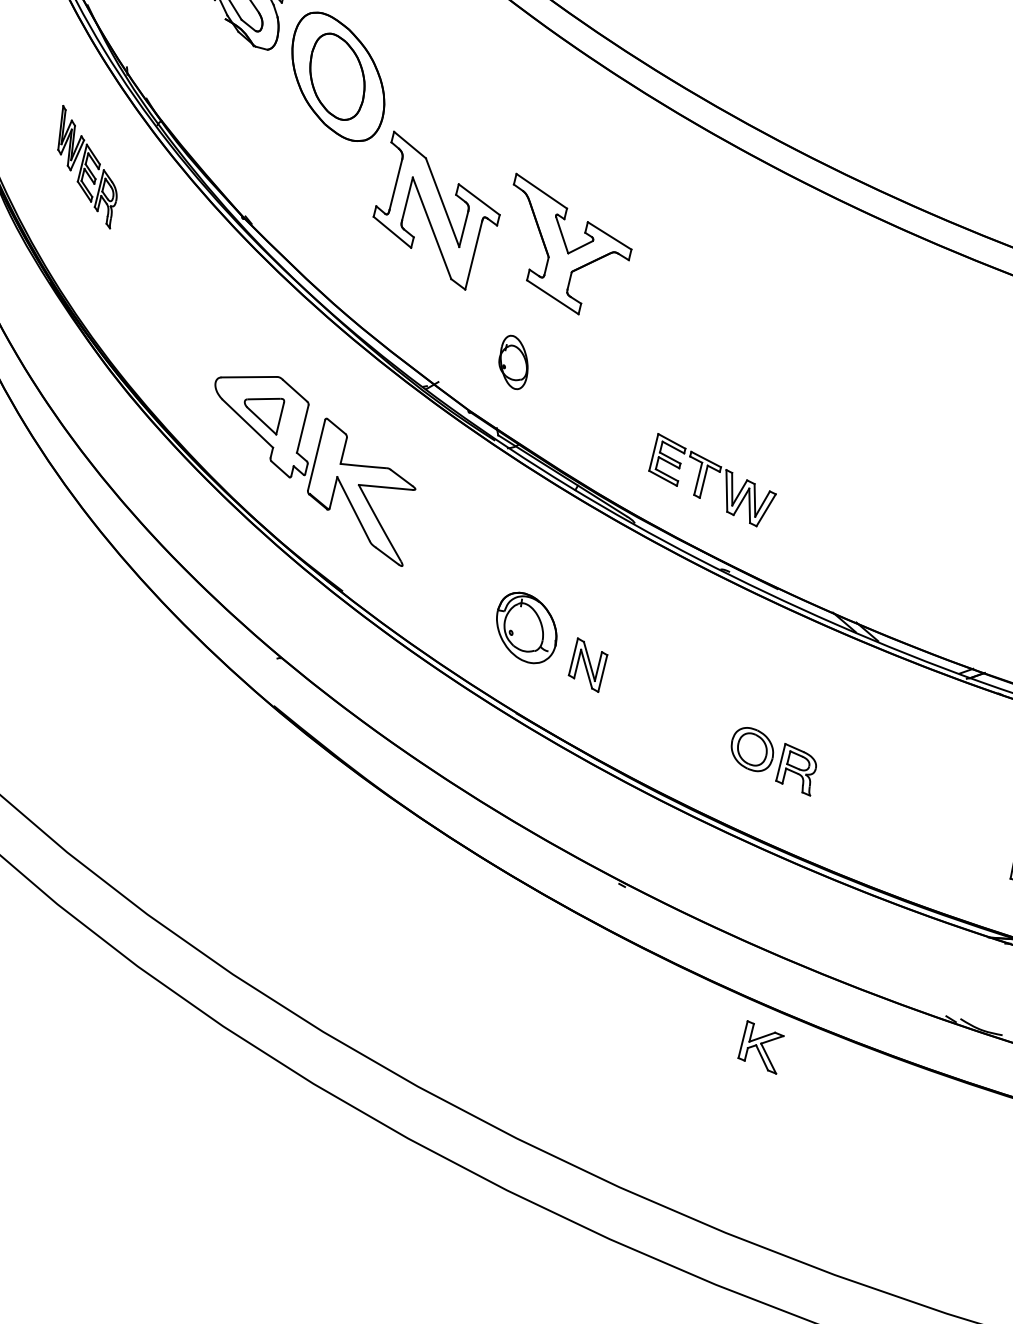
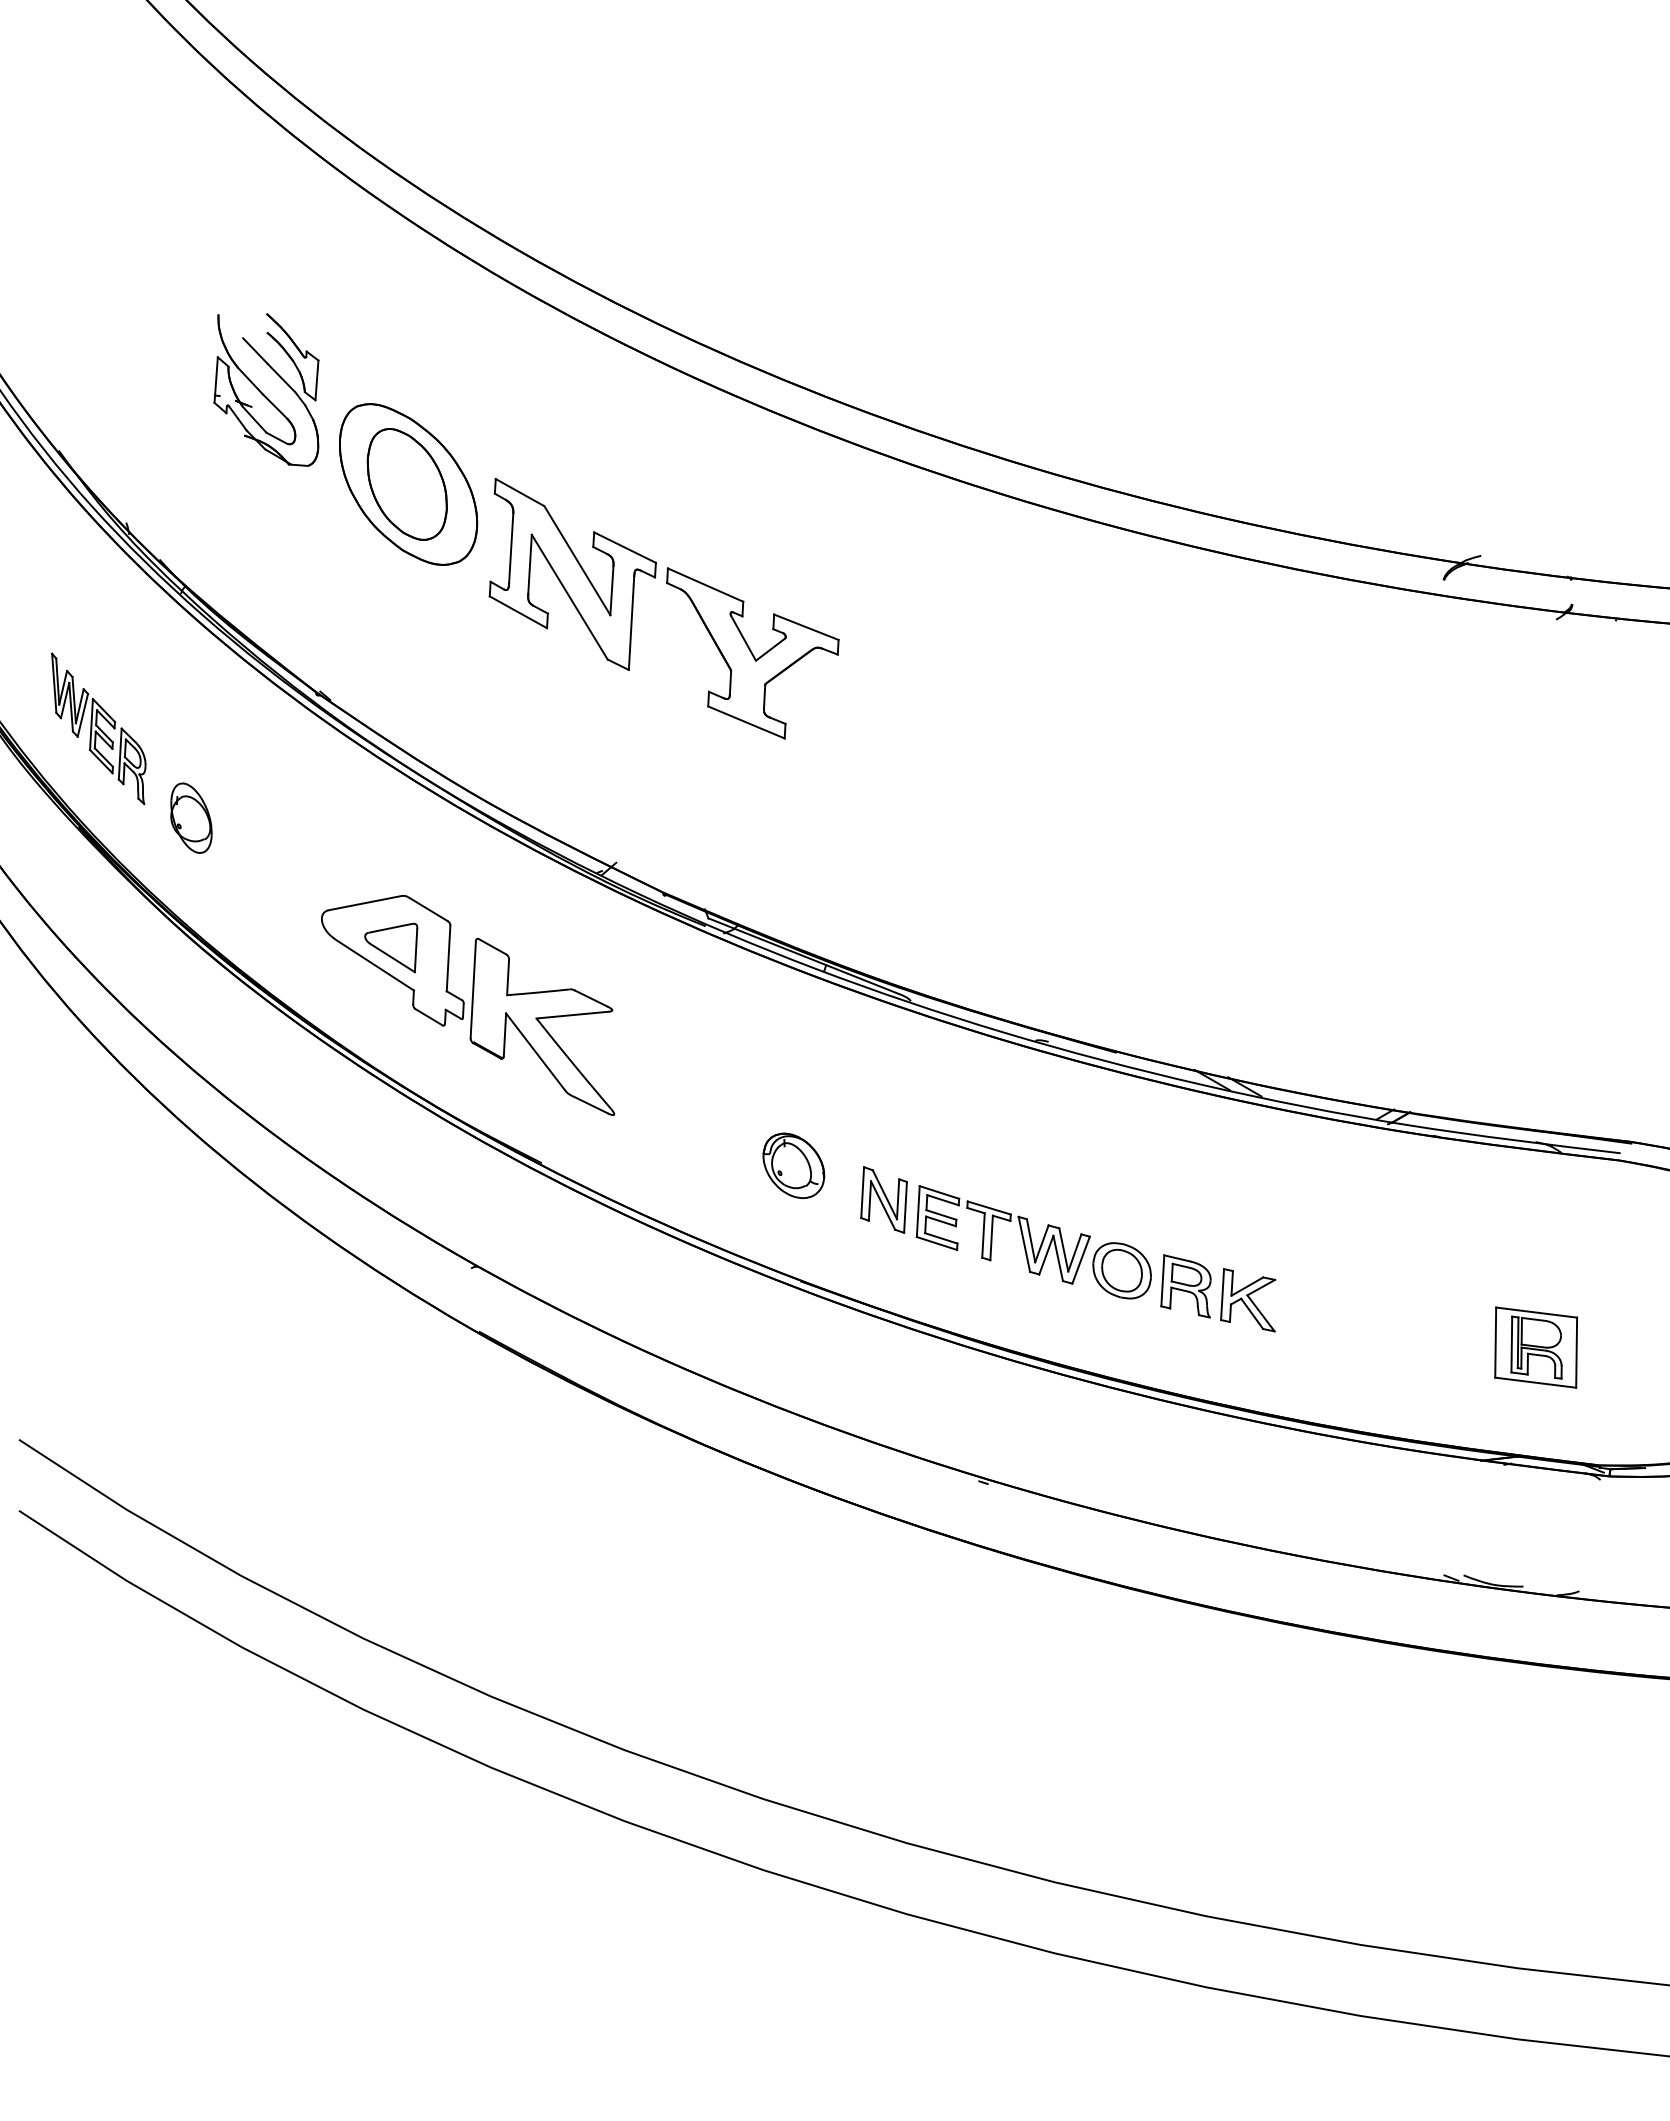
part: (86, 167) -> (98, 728), moved
part: (437, 212) -> (572, 574), moved
part: (514, 361) -> (191, 817), moved
part: (704, 479) -> (992, 1234), moved
part: (526, 627) -> (793, 1165), size x0.71
part: (761, 1047) -> (1248, 1300), moved

